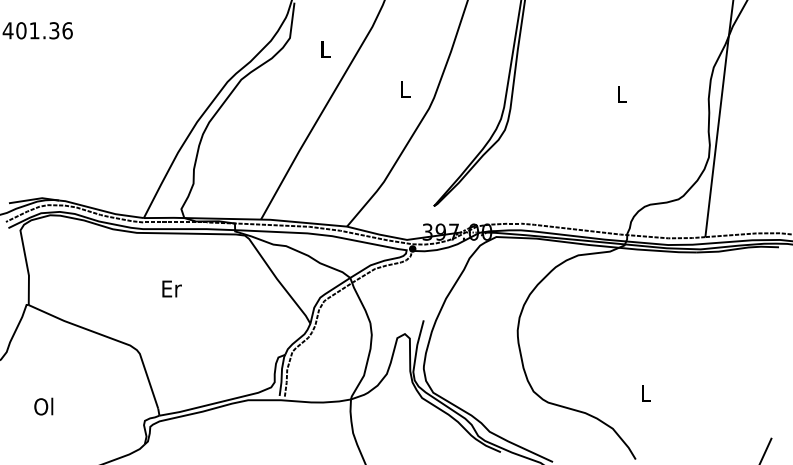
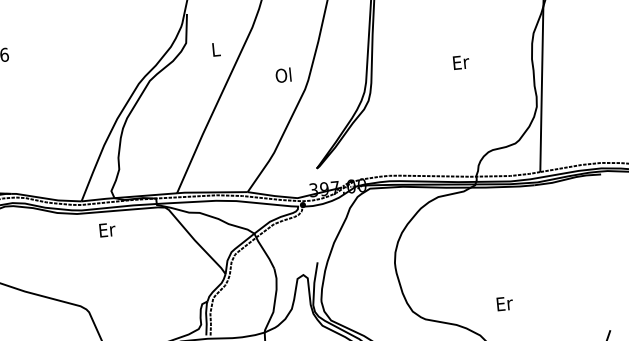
text: (404, 88) -> (283, 75), L -> Ol
text: (622, 94) -> (461, 62), L -> Er
text: (171, 288) -> (107, 229), moved
text: (646, 392) -> (504, 303), L -> Er

